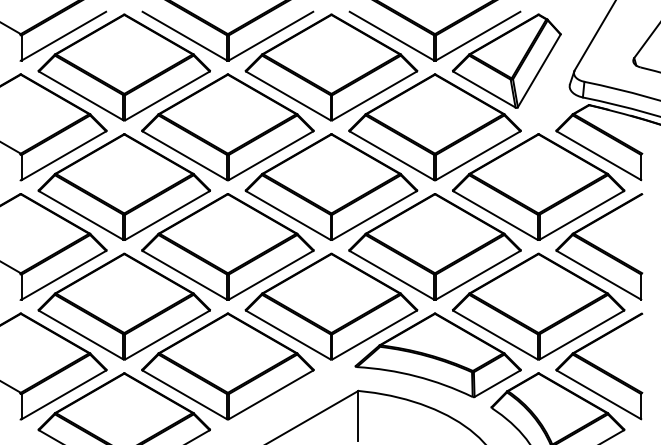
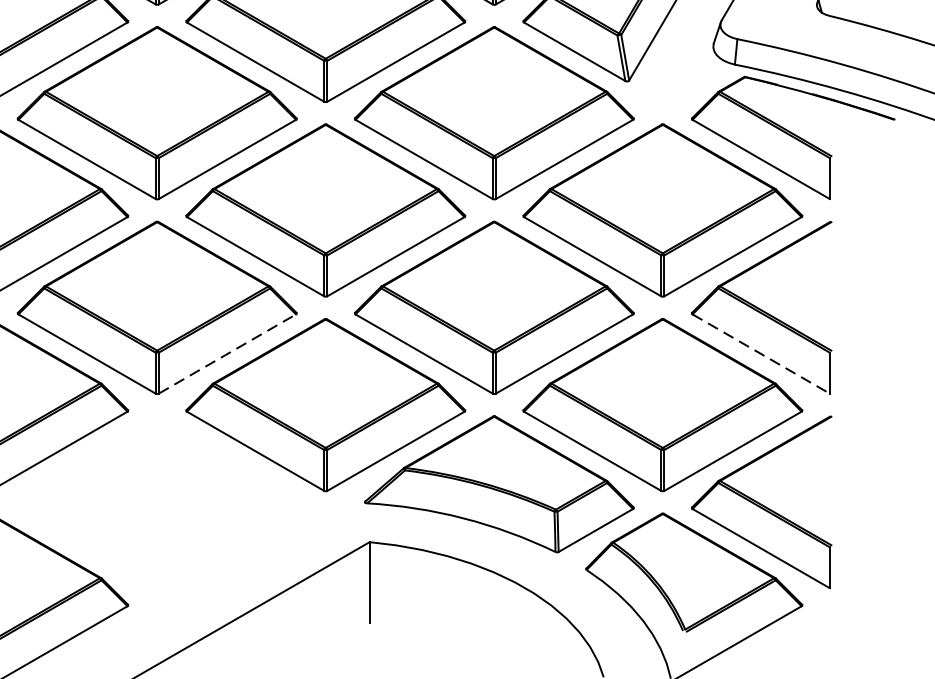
line: (271, 275) -> (228, 354), solid -> dashed
line: (599, 275) -> (761, 354), solid -> dashed
part: (227, 366) -> (156, 502), removed

